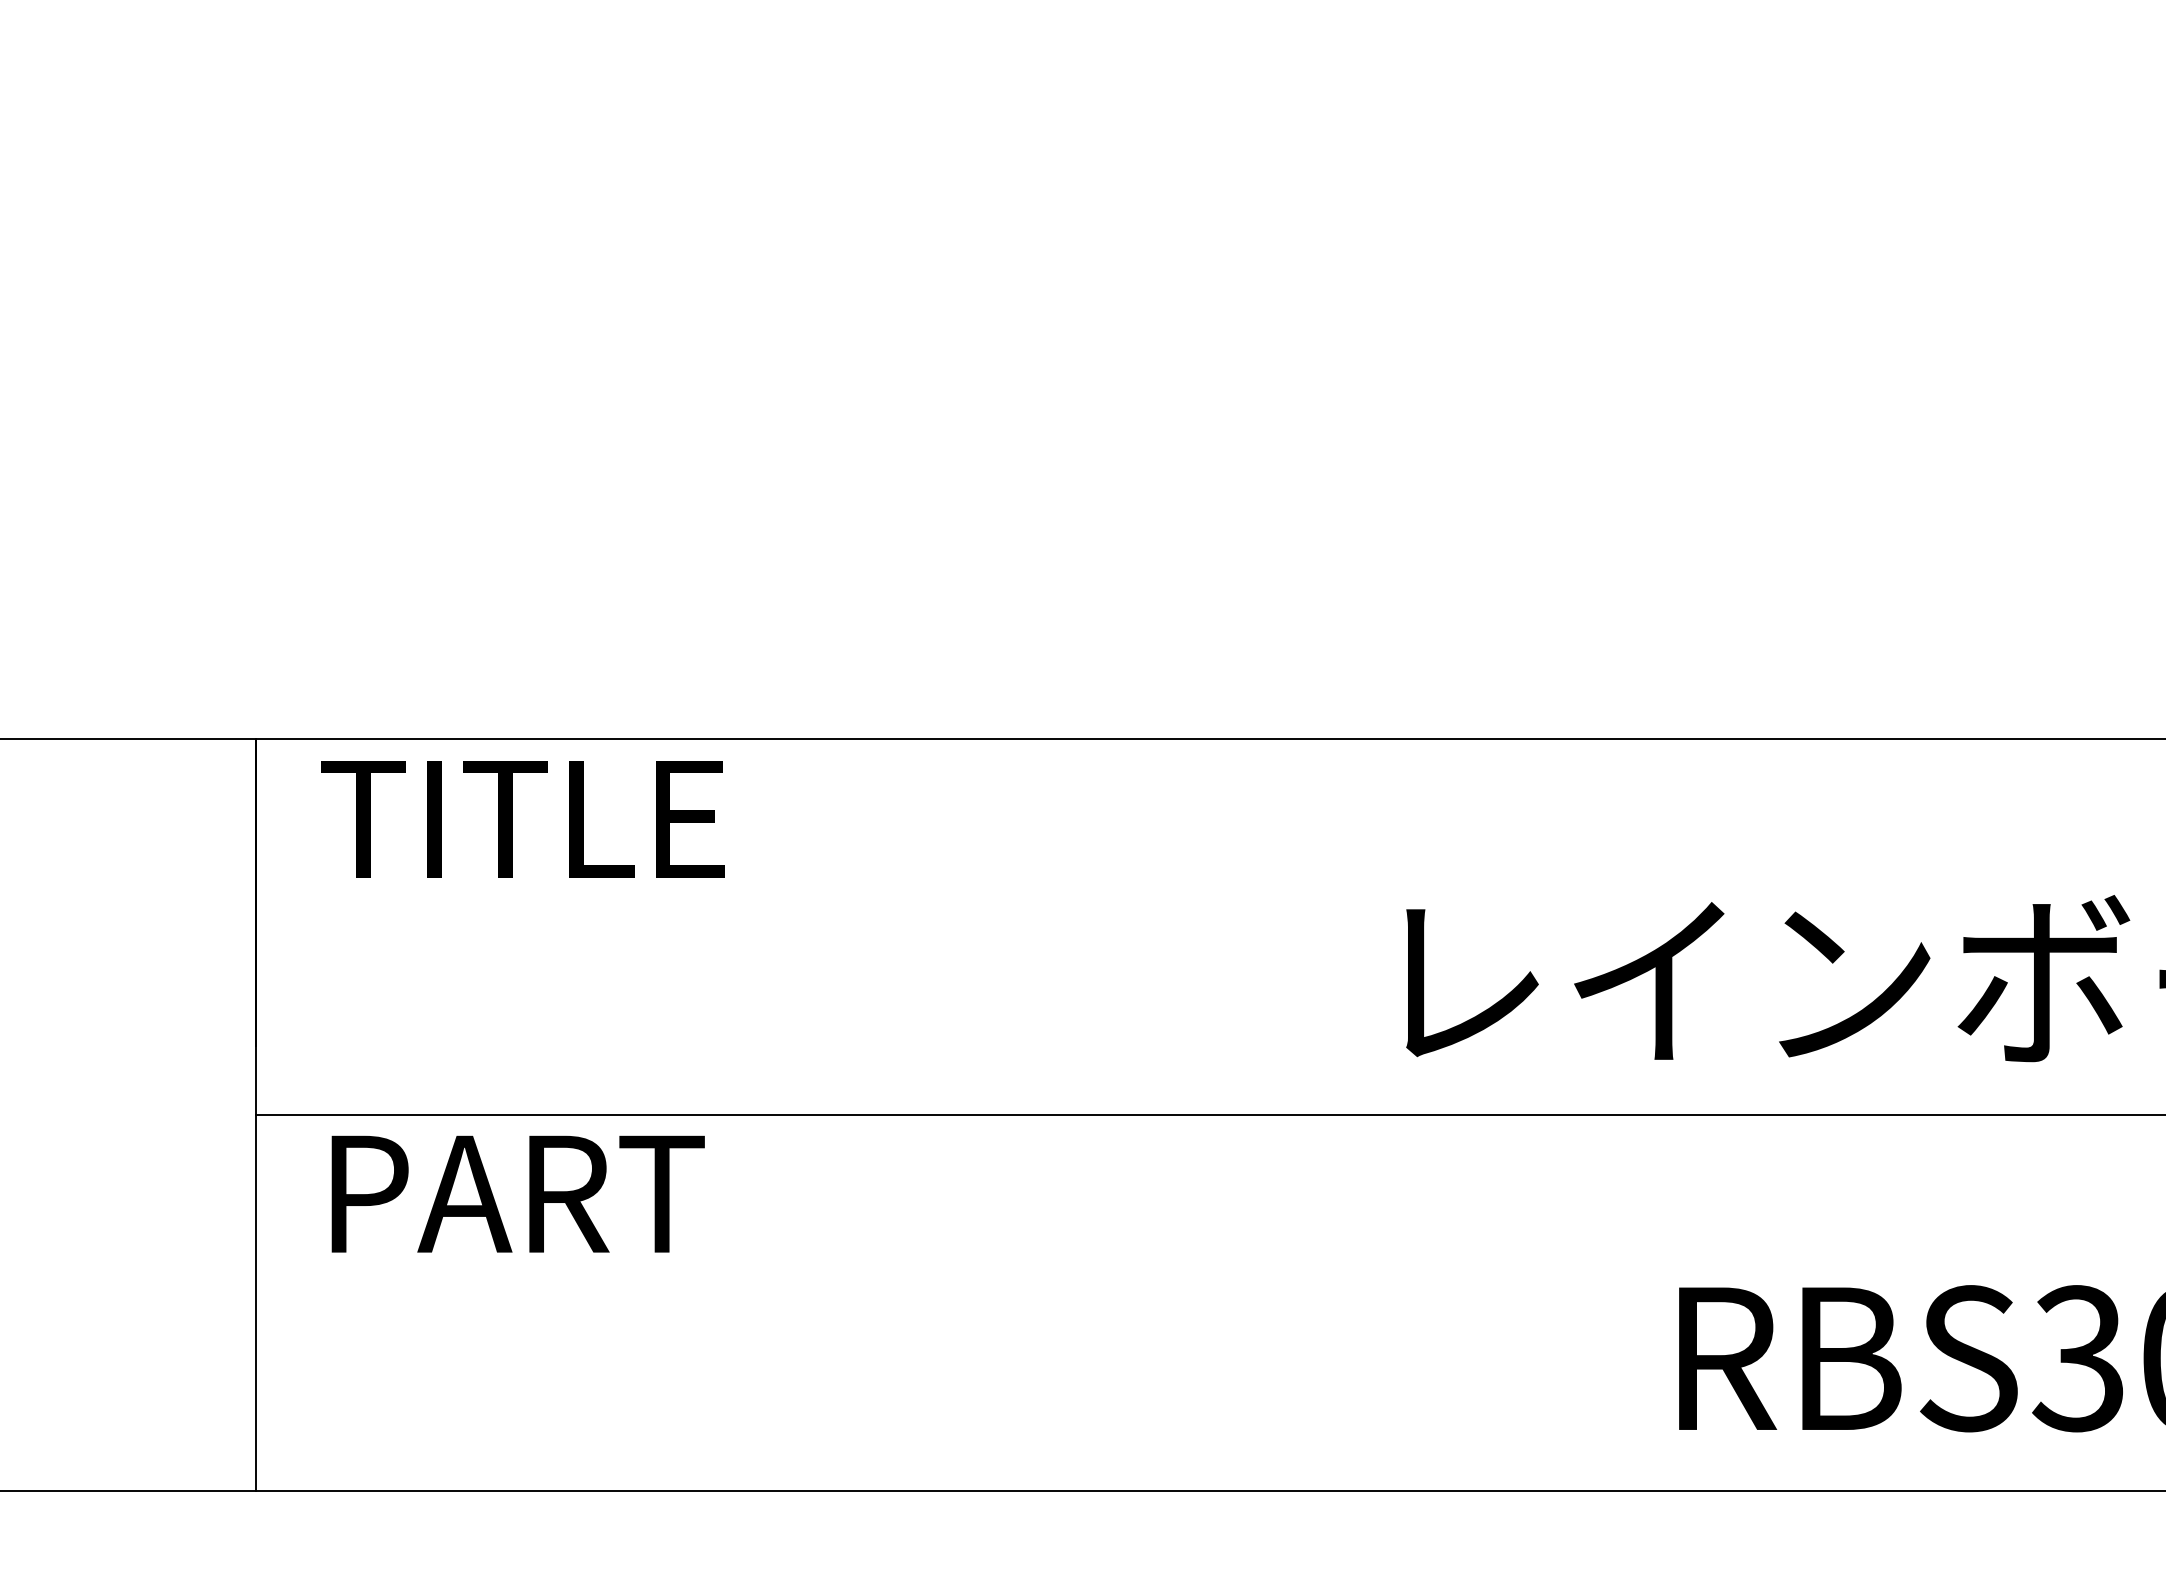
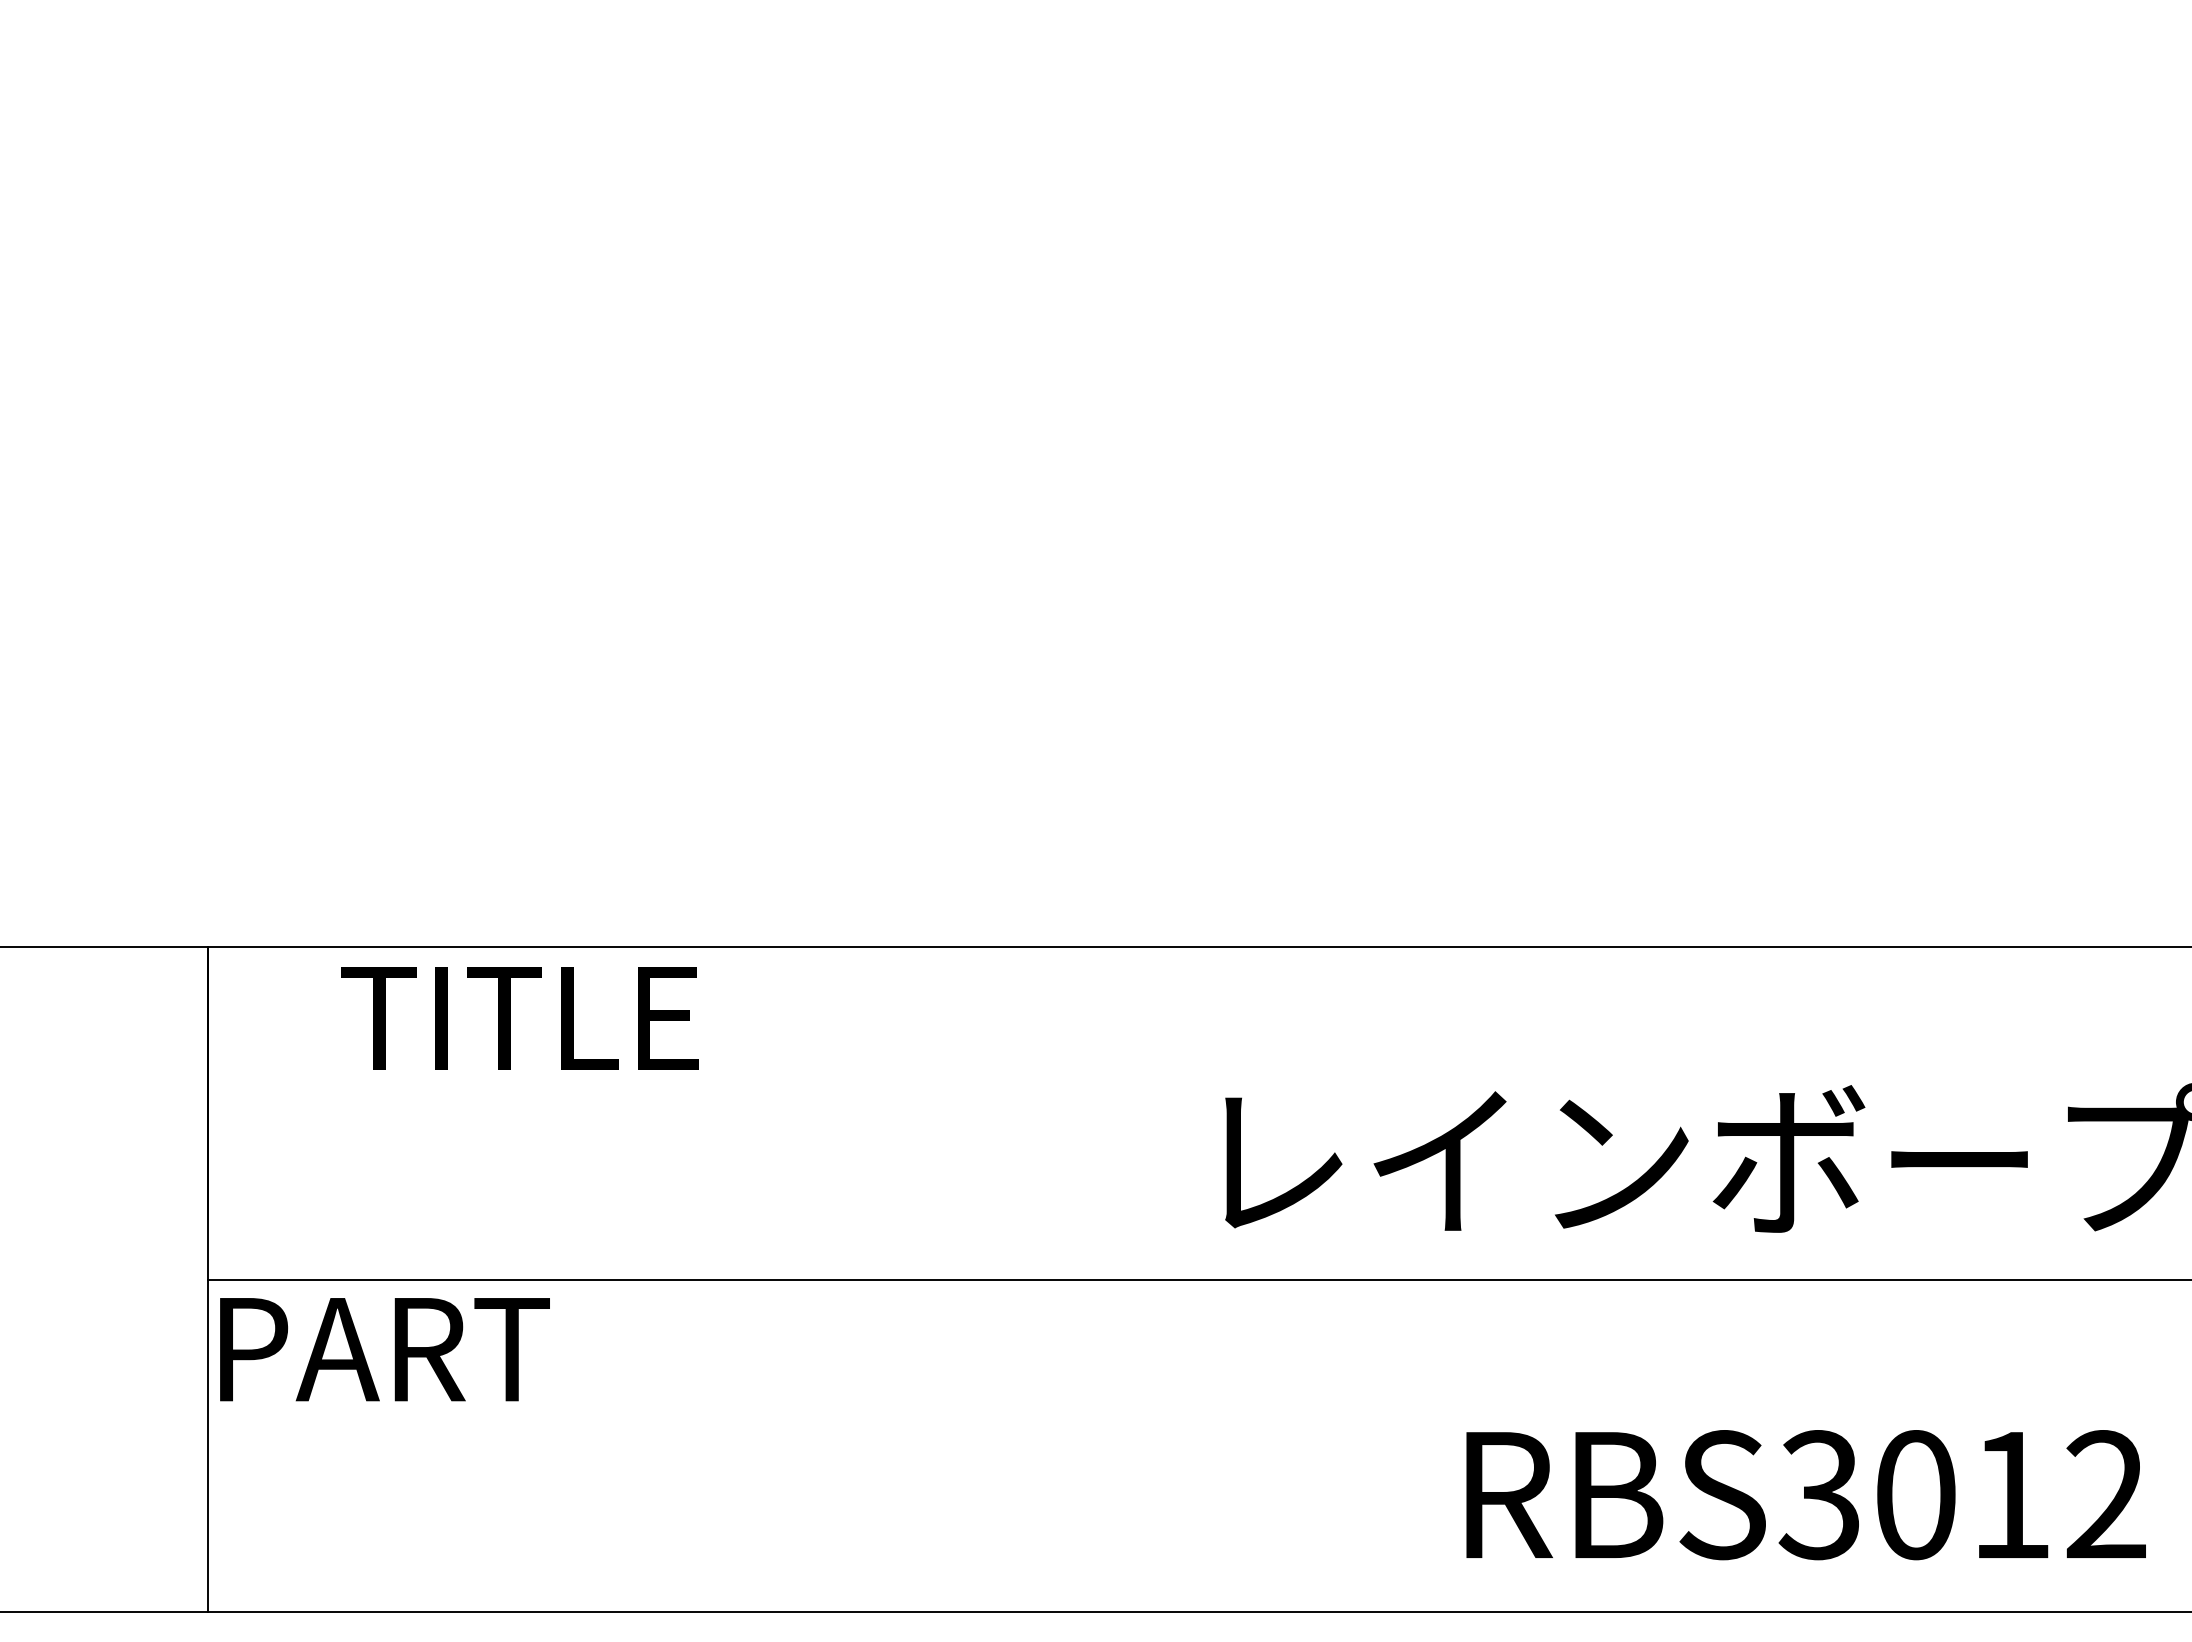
text: (522, 819) -> (519, 1018), moved
text: (517, 1194) -> (384, 1349), moved

